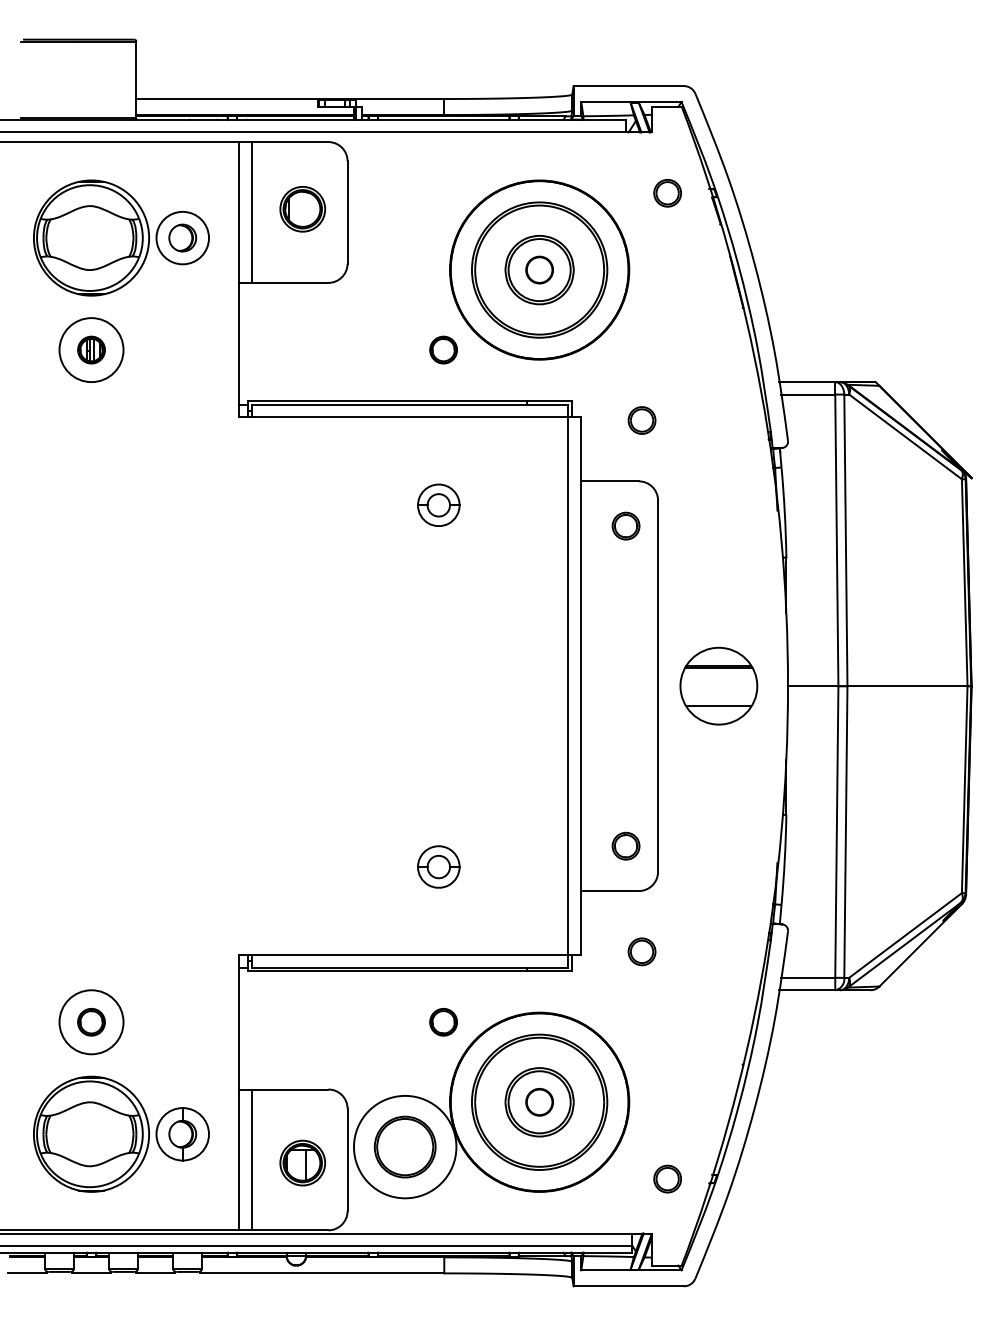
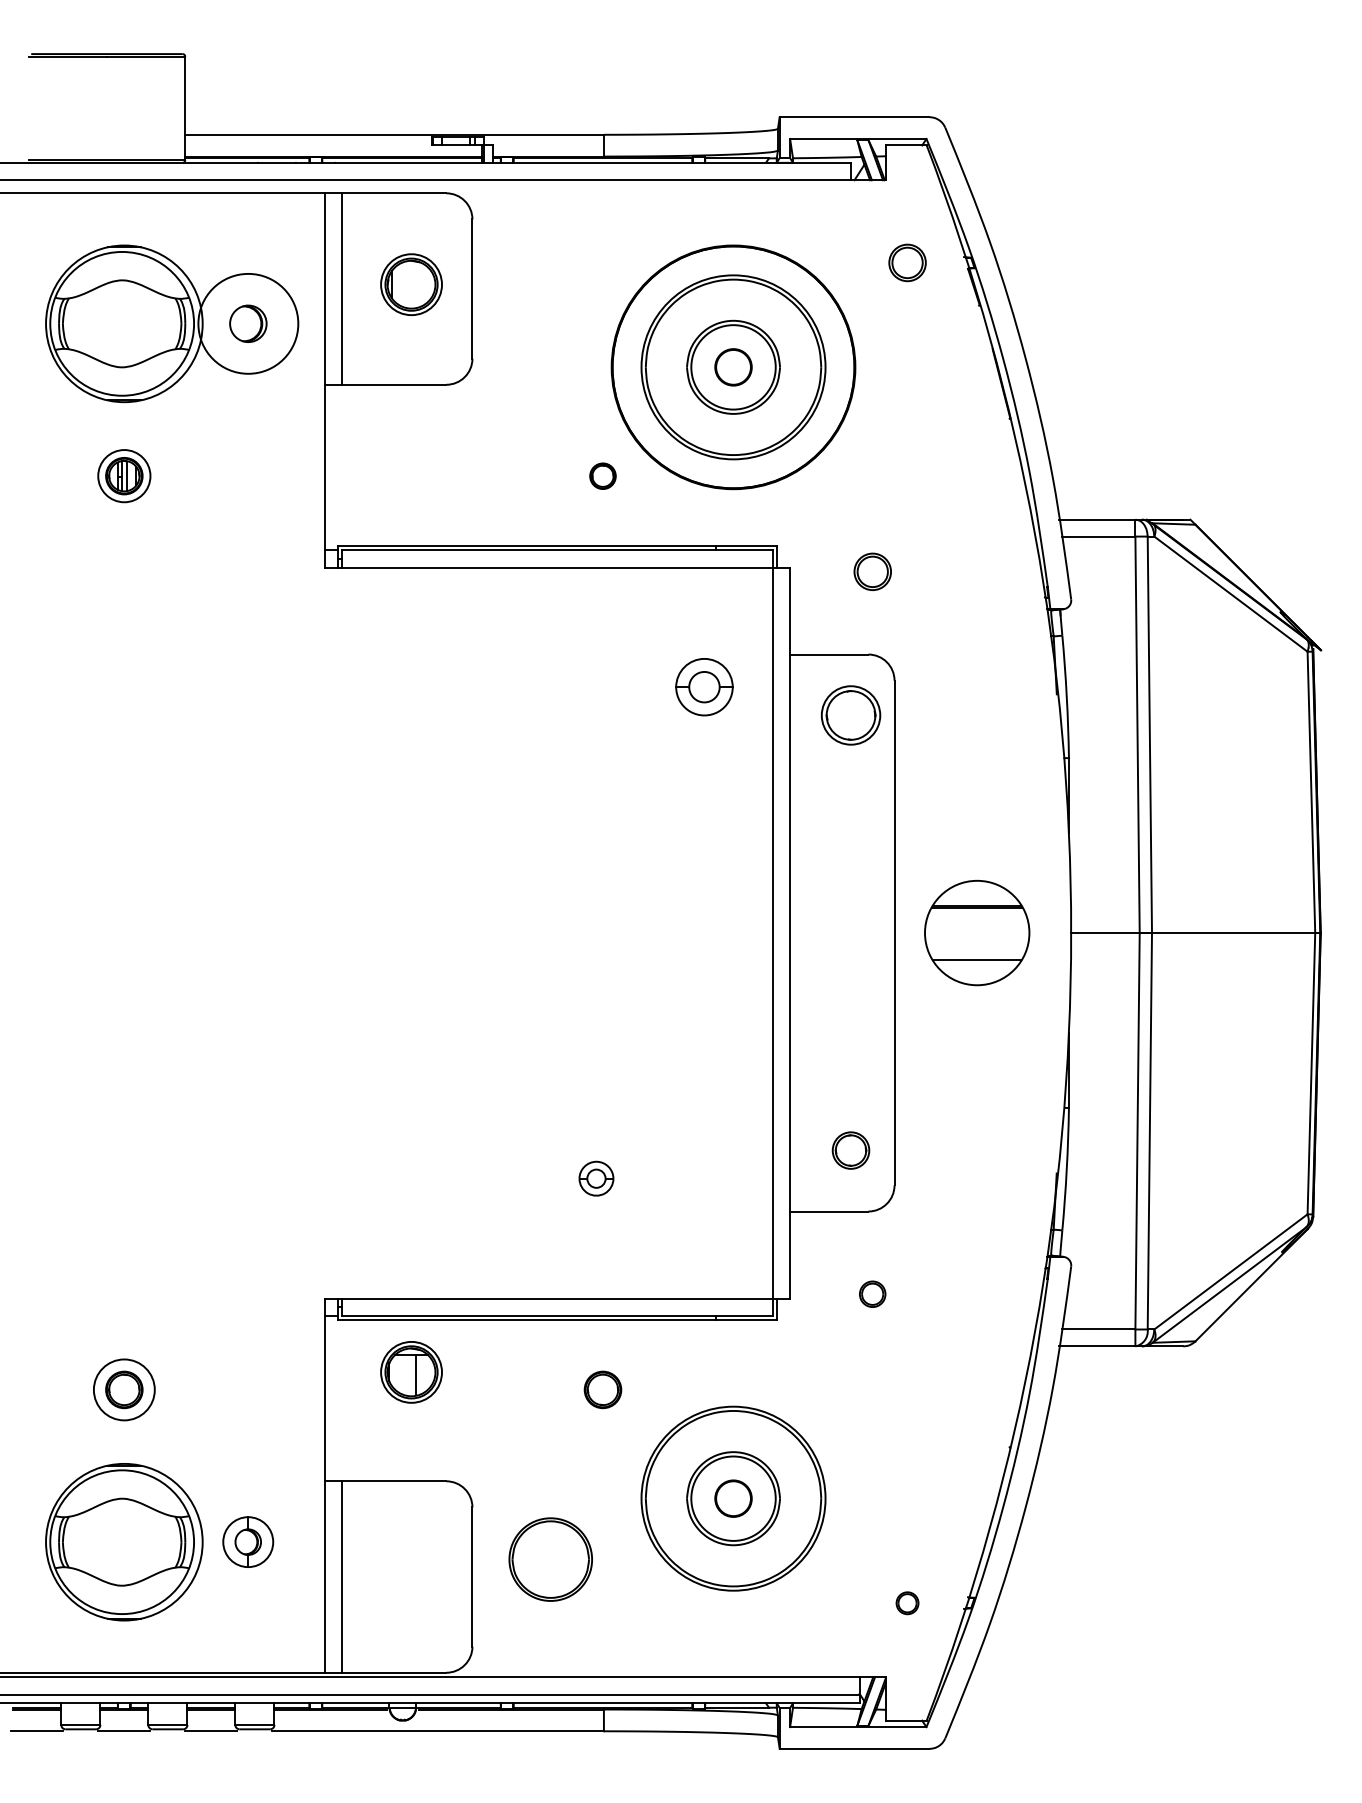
circle: (182, 237) -> (248, 323), size x1.4
circle: (90, 349) -> (123, 475), size x0.6
part: (443, 350) -> (602, 476), size x0.7
part: (438, 505) -> (704, 687), moved
part: (625, 526) -> (850, 715), size x1.6
part: (438, 866) -> (596, 1178), size x0.6
part: (641, 952) -> (872, 1294), size x0.7
circle: (90, 1021) -> (123, 1389), size x0.7
part: (491, 1105) -> (668, 1503), removed
part: (182, 1133) -> (247, 1541), size x0.7
part: (302, 1163) -> (411, 1372), moved
part: (667, 1179) -> (907, 1603), size x0.6

